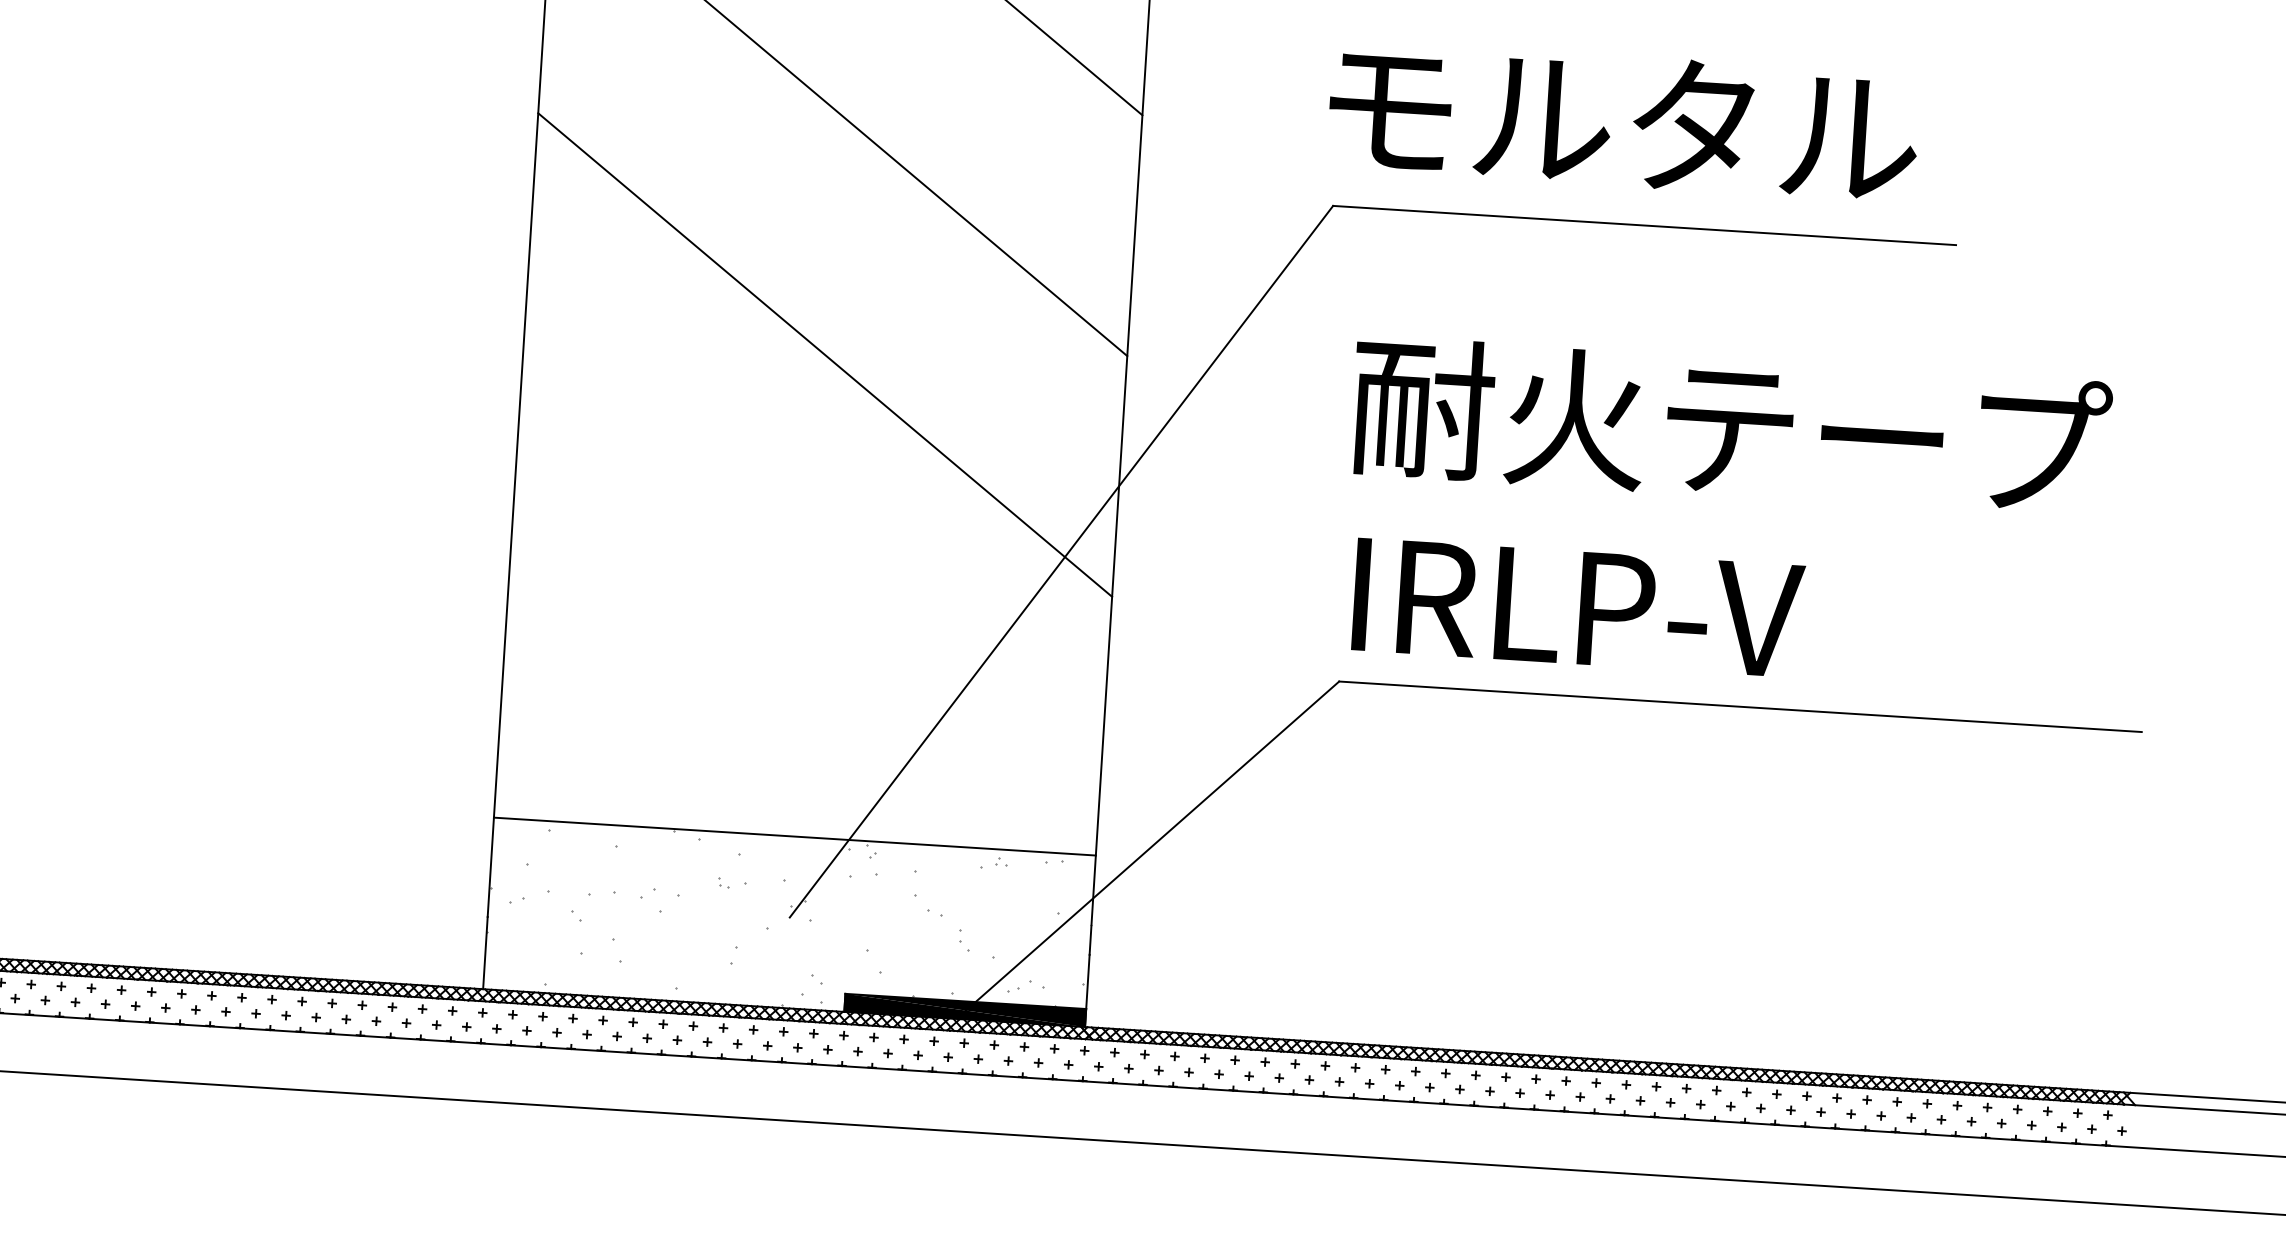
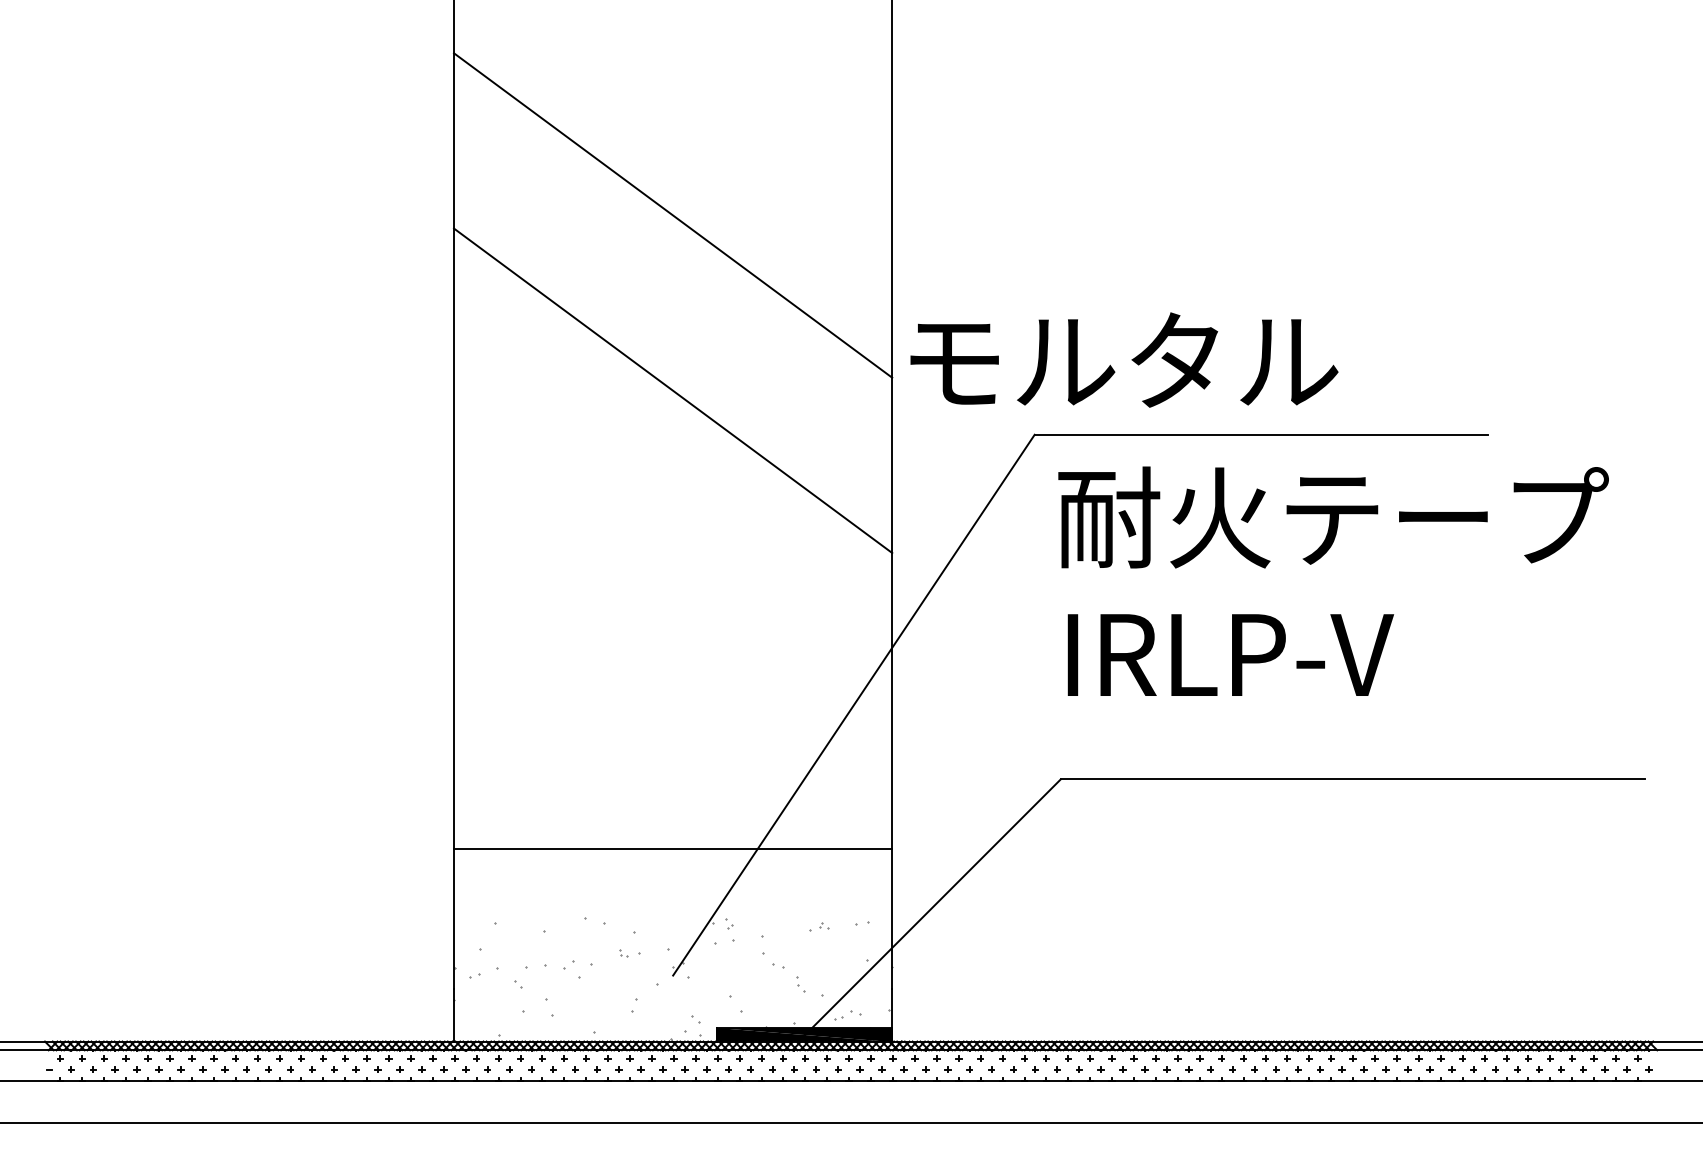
text: (1623, 120) -> (1124, 359), moved
line: (825, 354) -> (673, 565), removed
text: (1725, 514) -> (1333, 580), moved
line: (795, 836) -> (673, 848), moved

